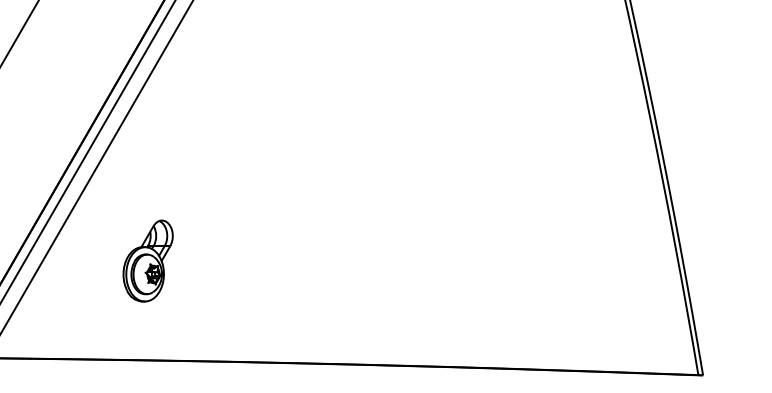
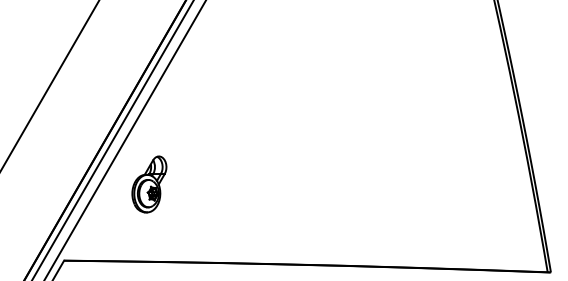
part: (148, 261) -> (149, 184), moved

